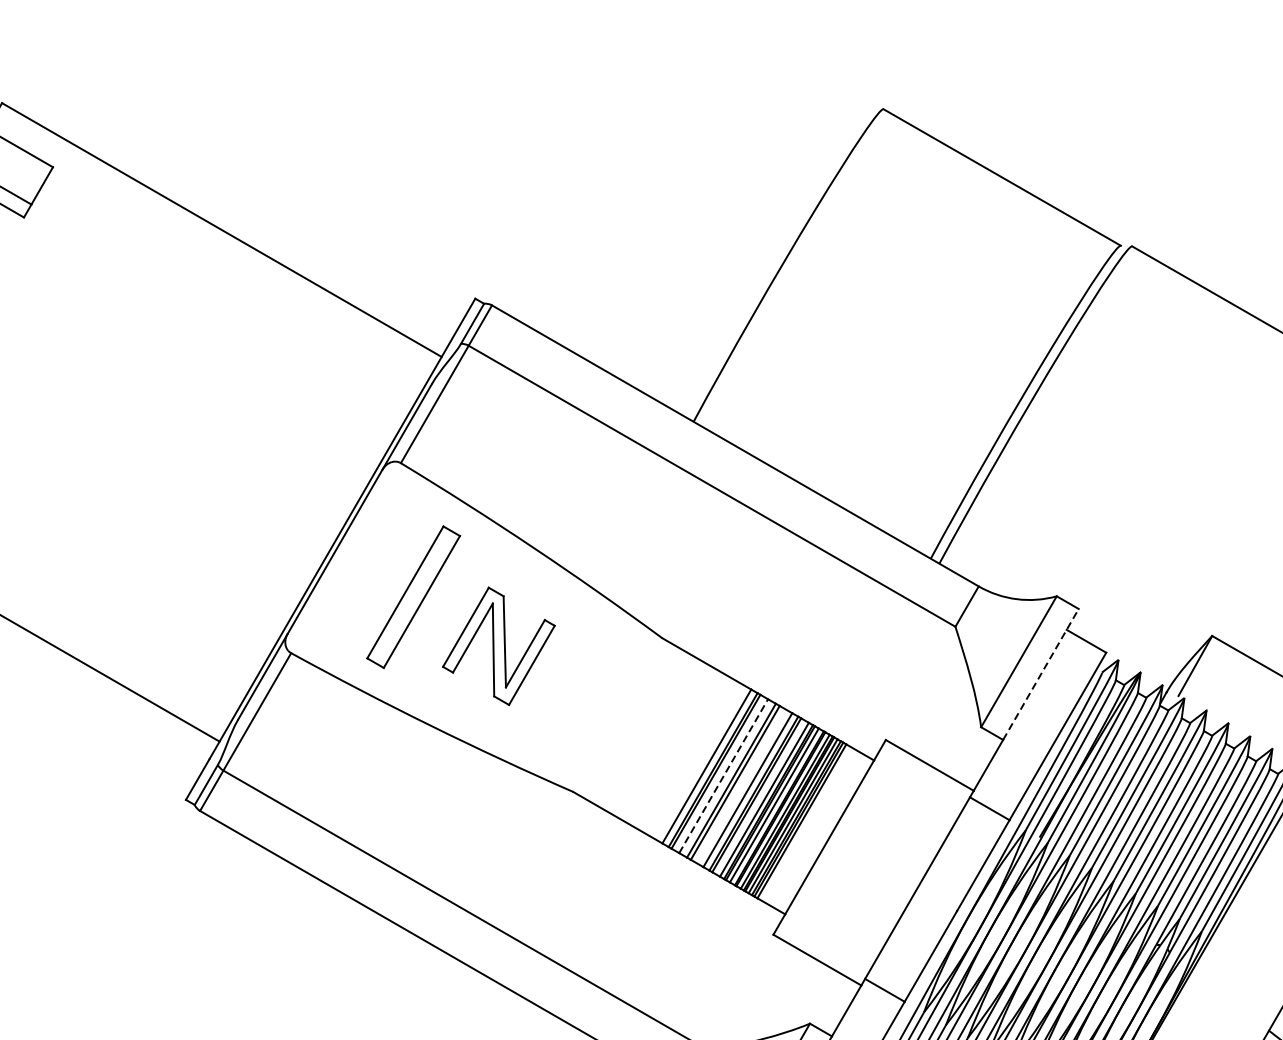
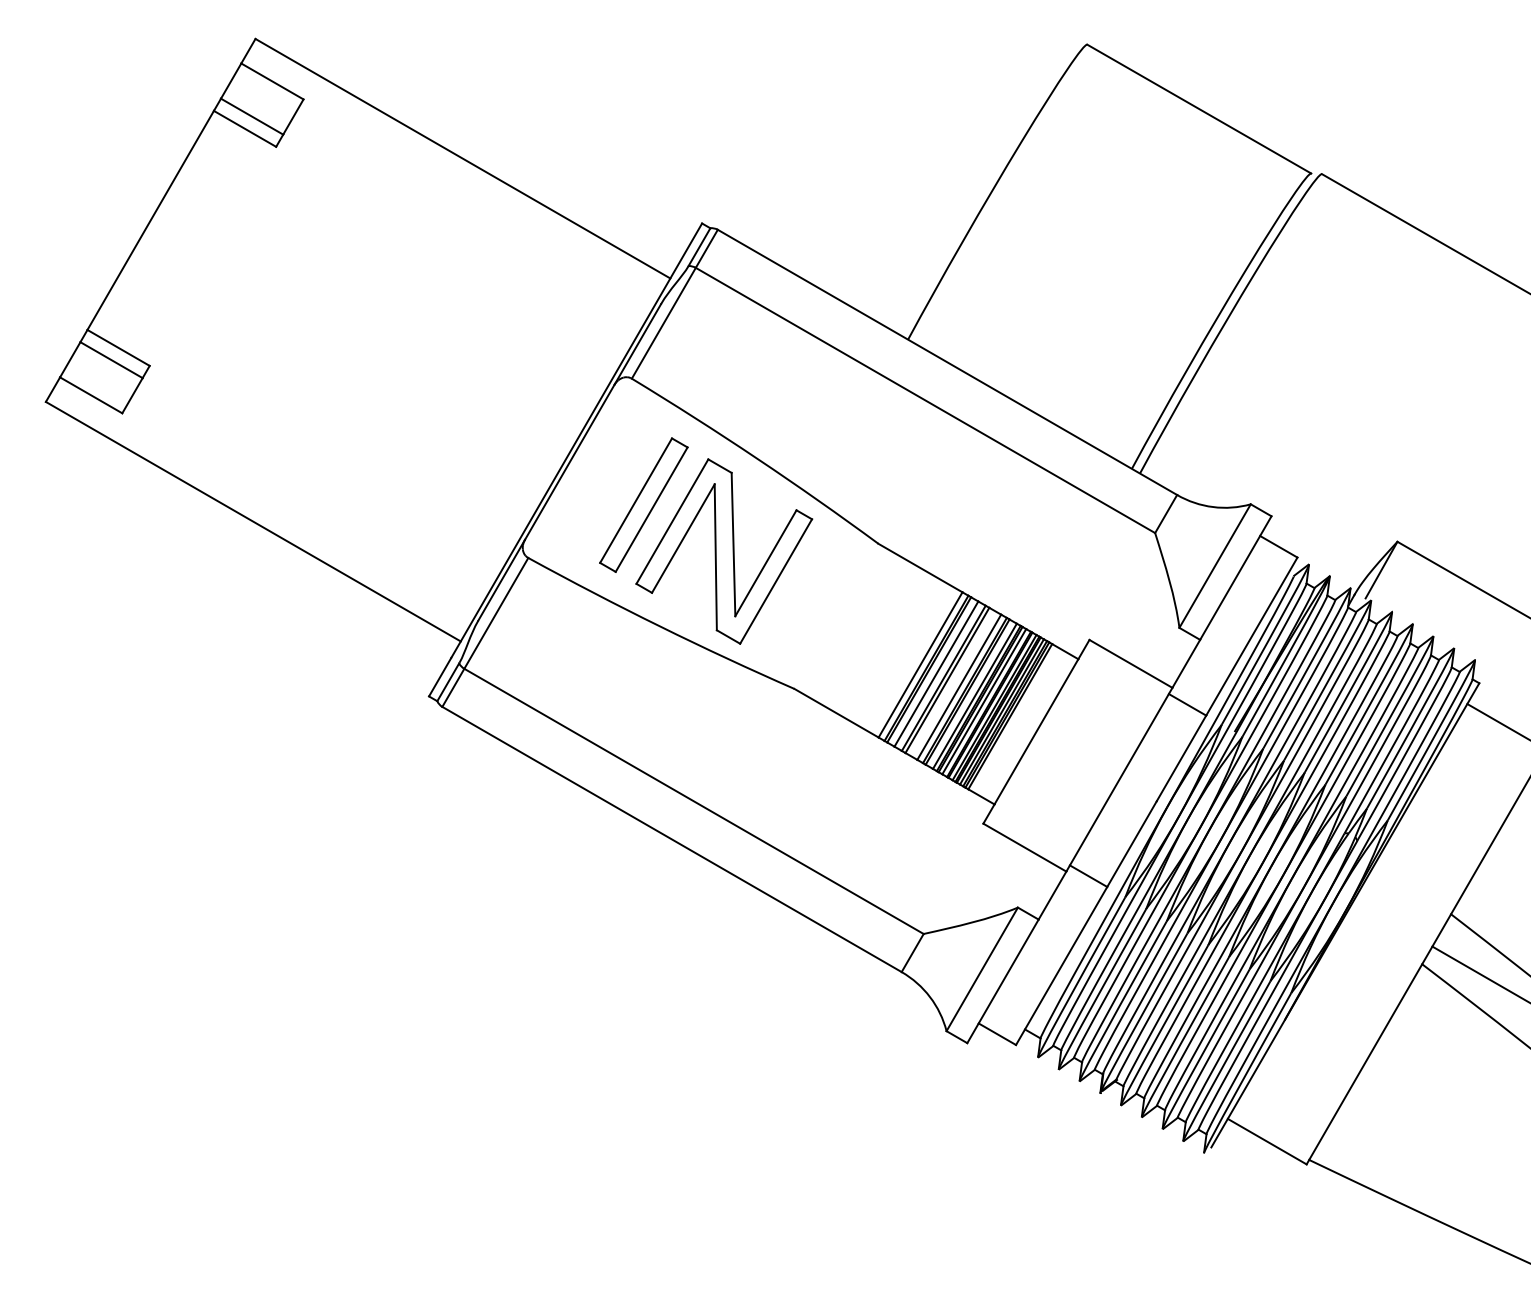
part: (499, 646) -> (724, 551), size x1.67
line: (1041, 673) -> (1236, 577), dashed -> solid
line: (723, 776) -> (936, 674), dashed -> solid

